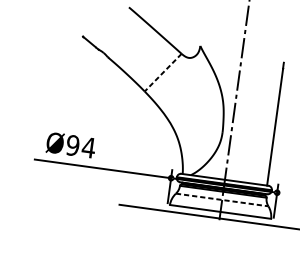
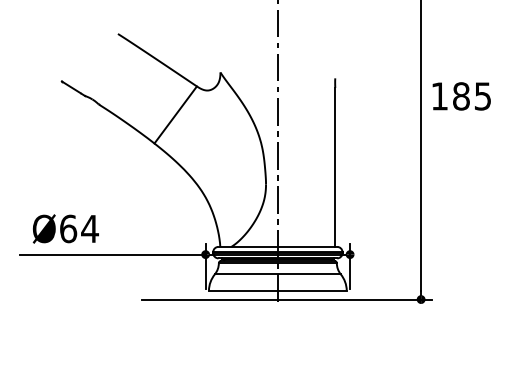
line: (163, 72) -> (175, 114), dashed -> solid
text: (73, 145) -> (68, 228), Ø94 -> Ø64
line: (221, 200) -> (277, 274), dashed -> solid

